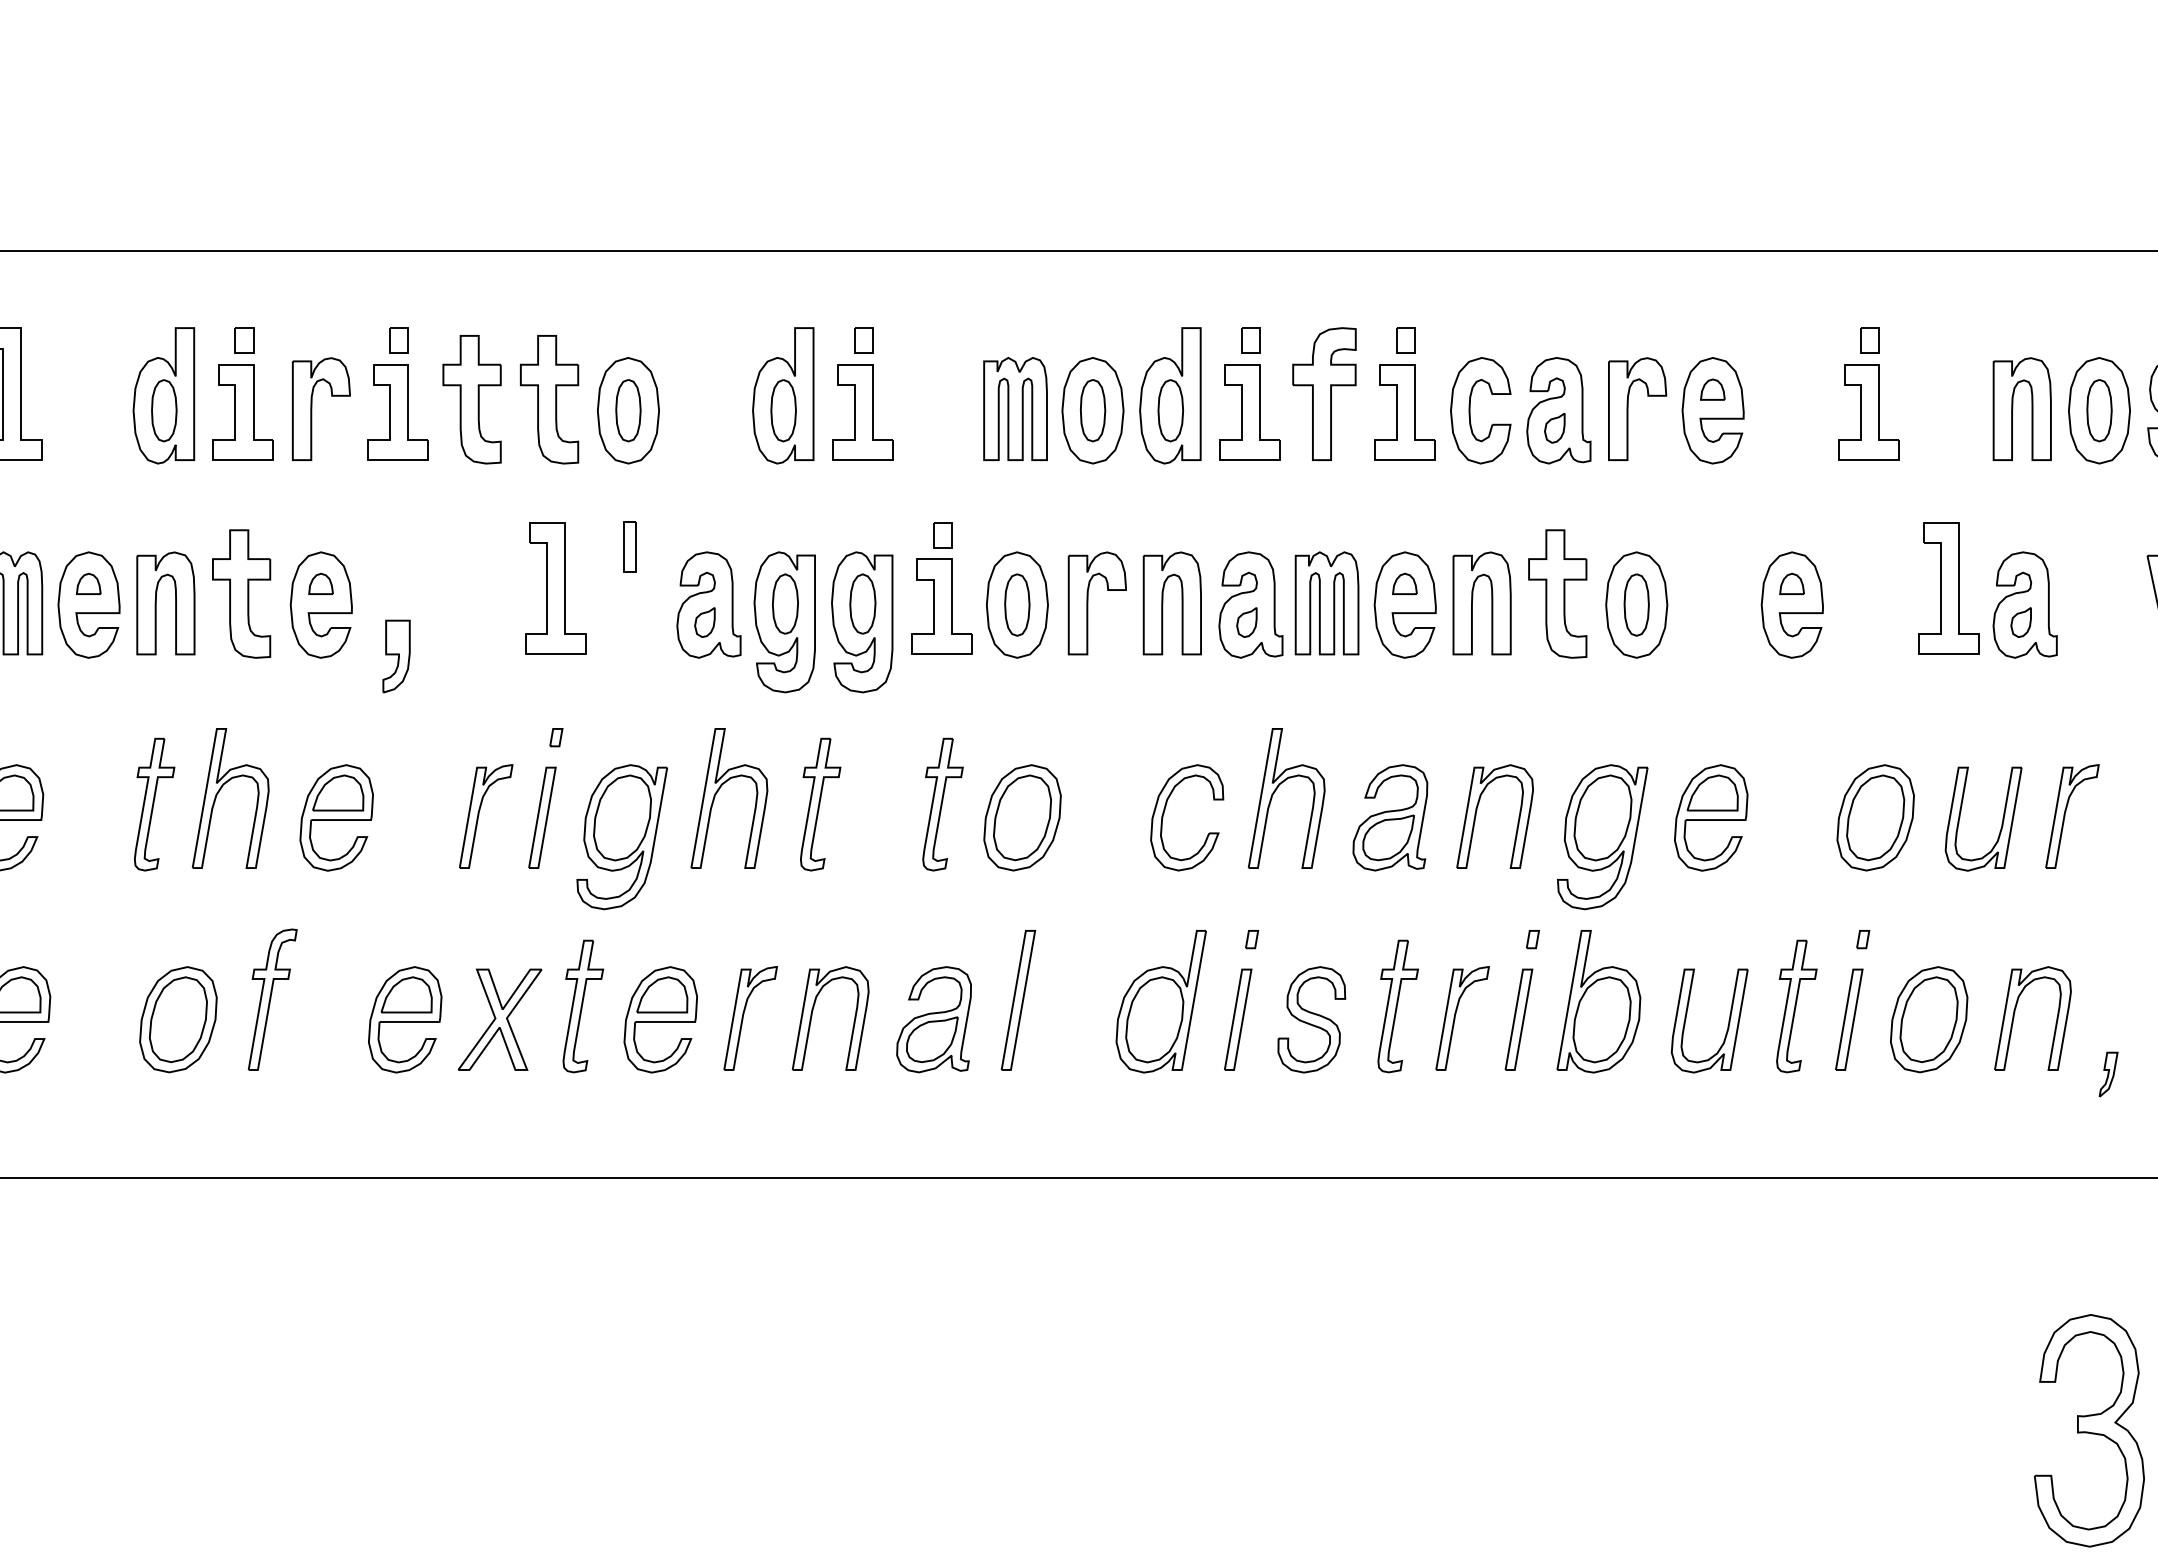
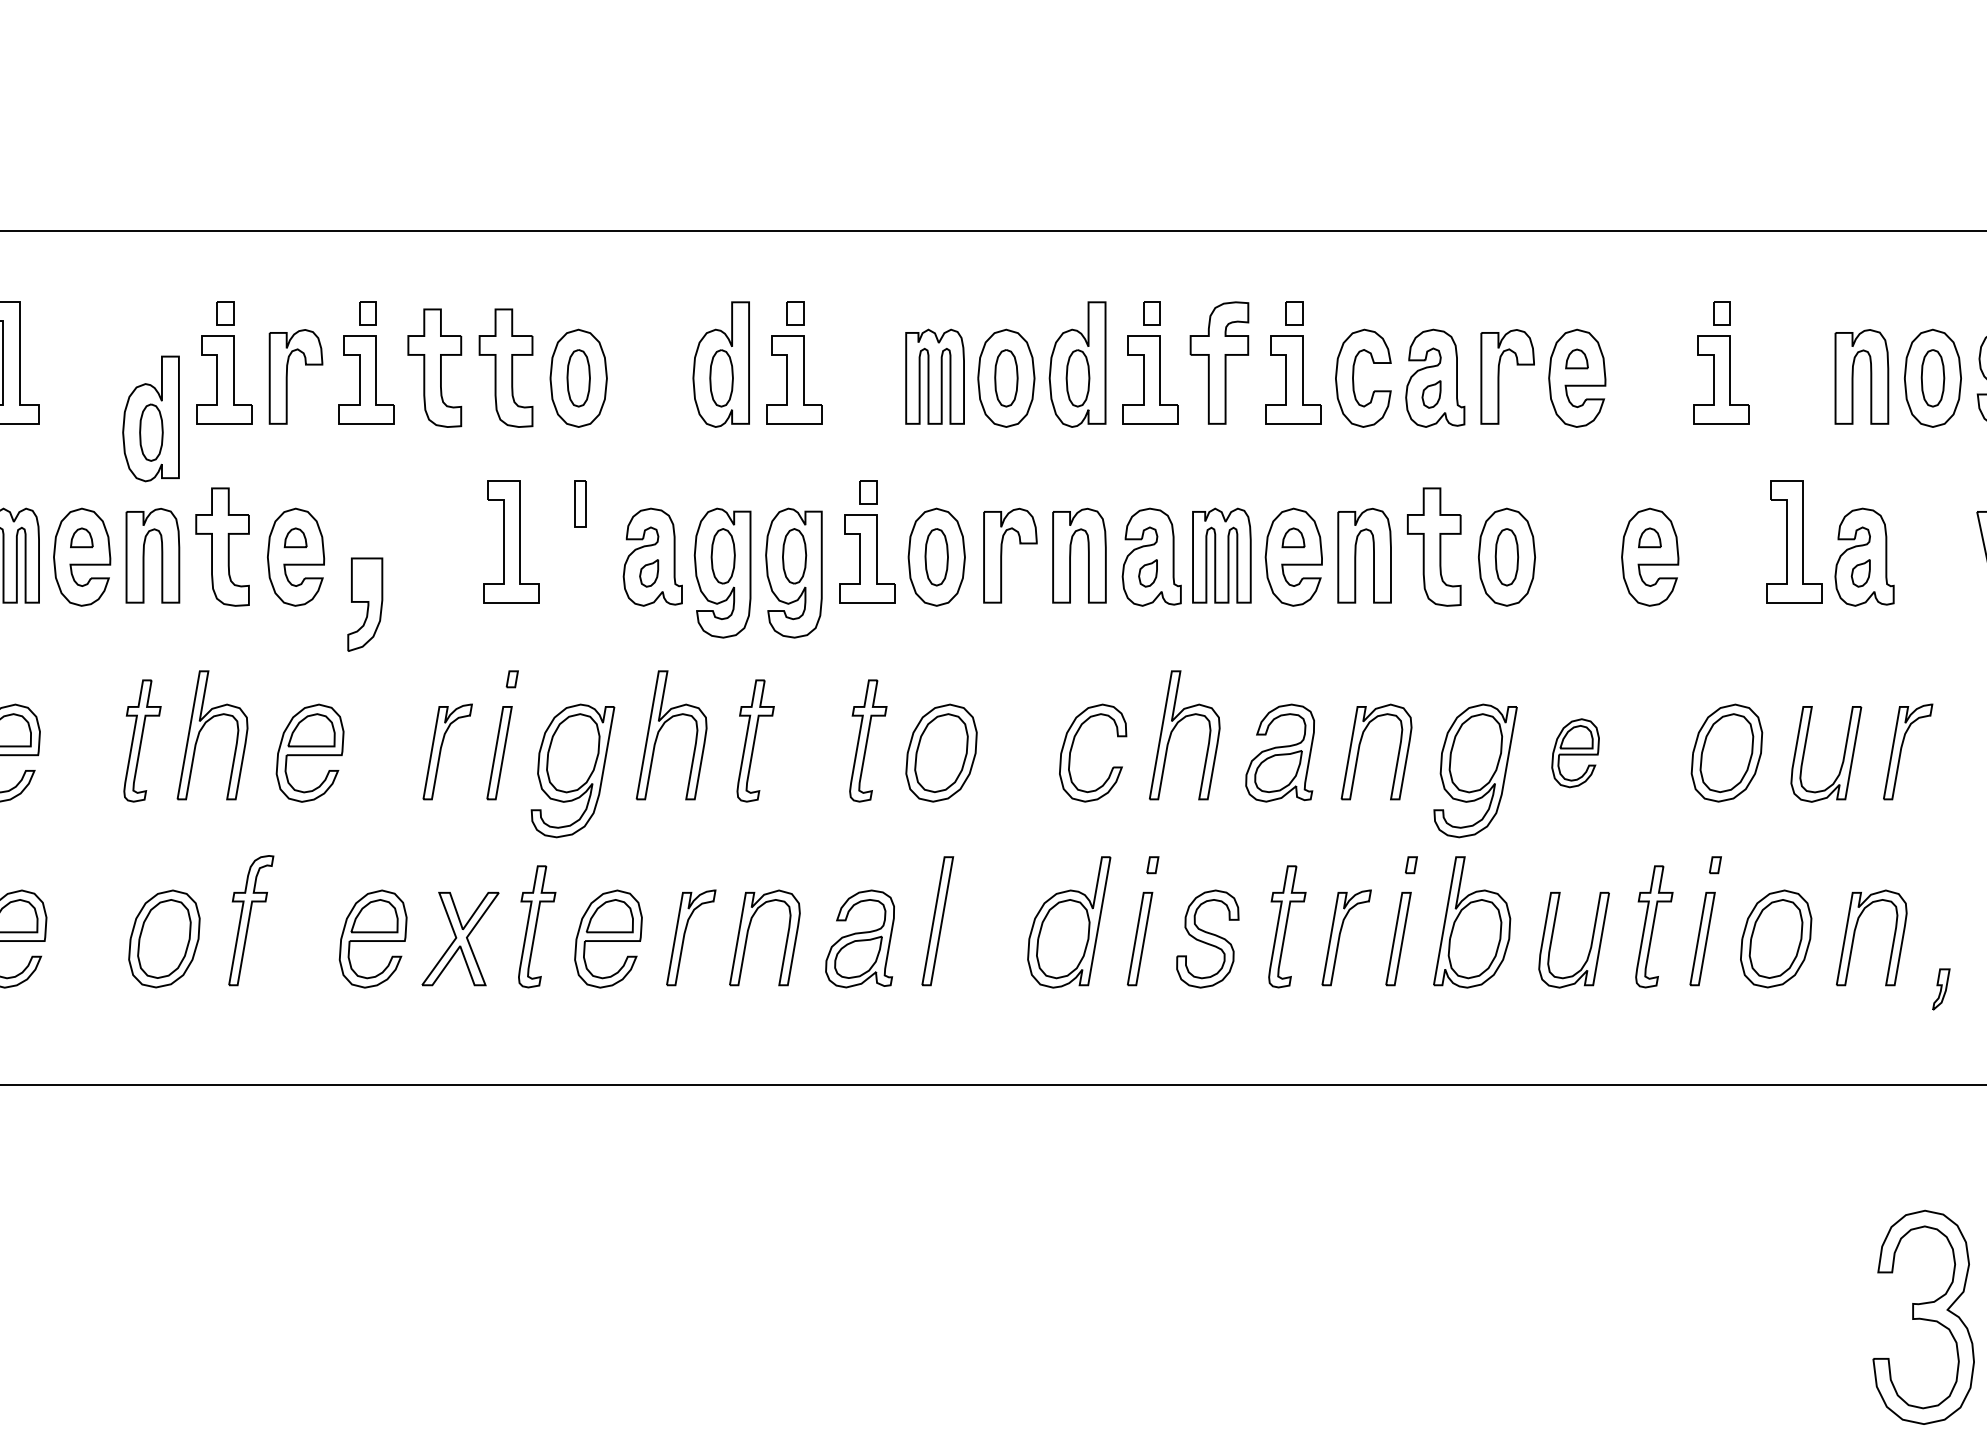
part: (163, 395) -> (150, 418), moved
part: (396, 656) -> (365, 604), size x1.4
part: (1711, 817) -> (1575, 752), size x0.7

